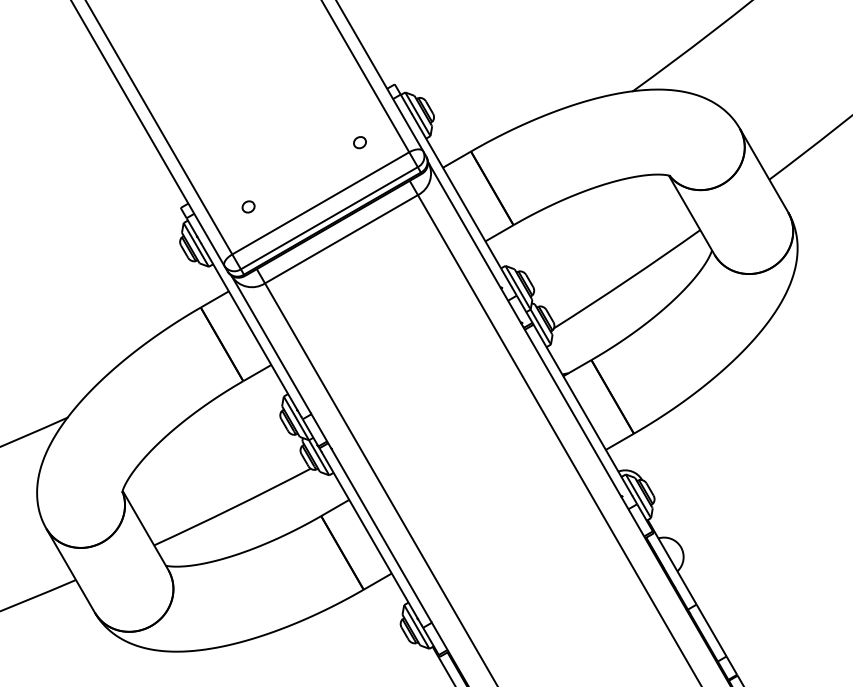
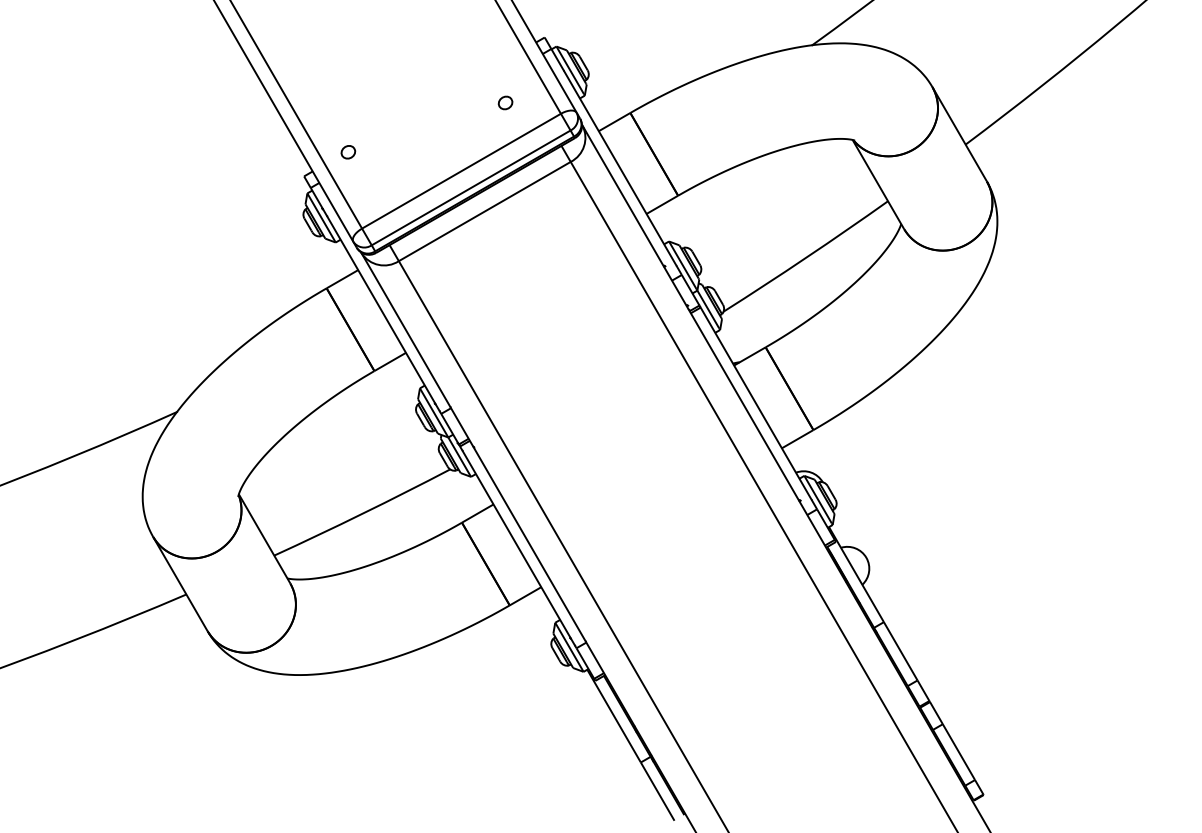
part: (248, 207) -> (348, 152), moved

